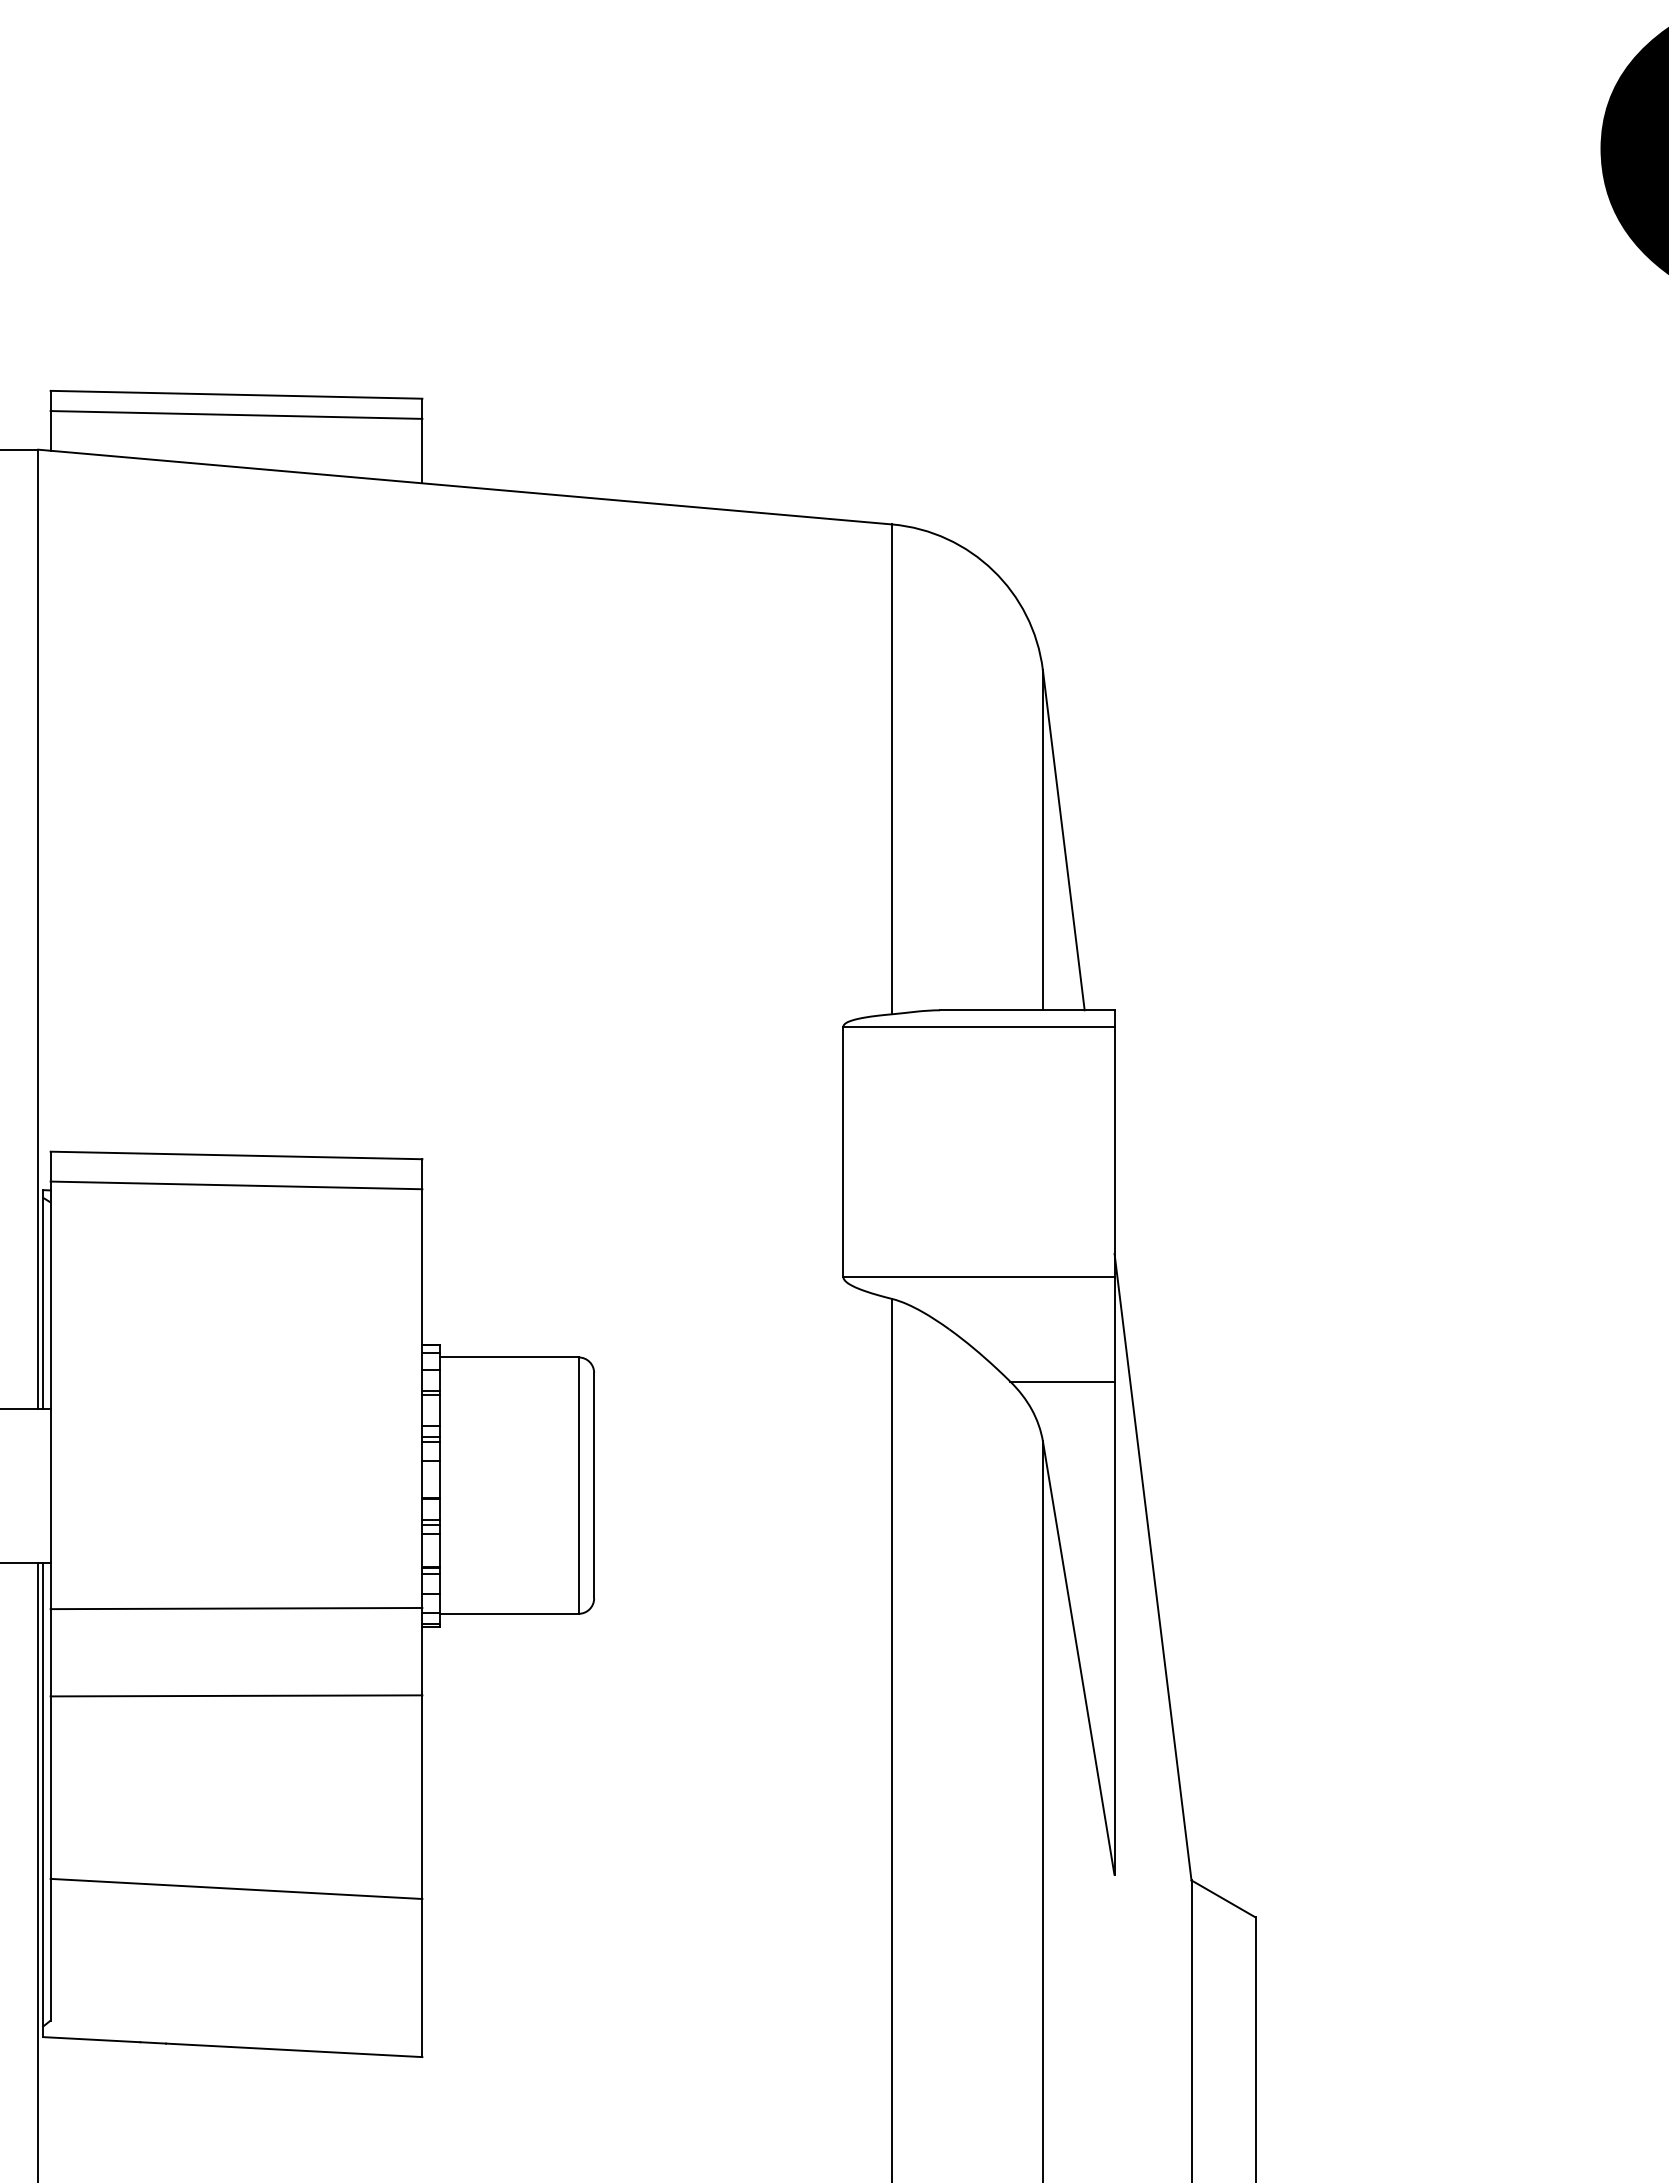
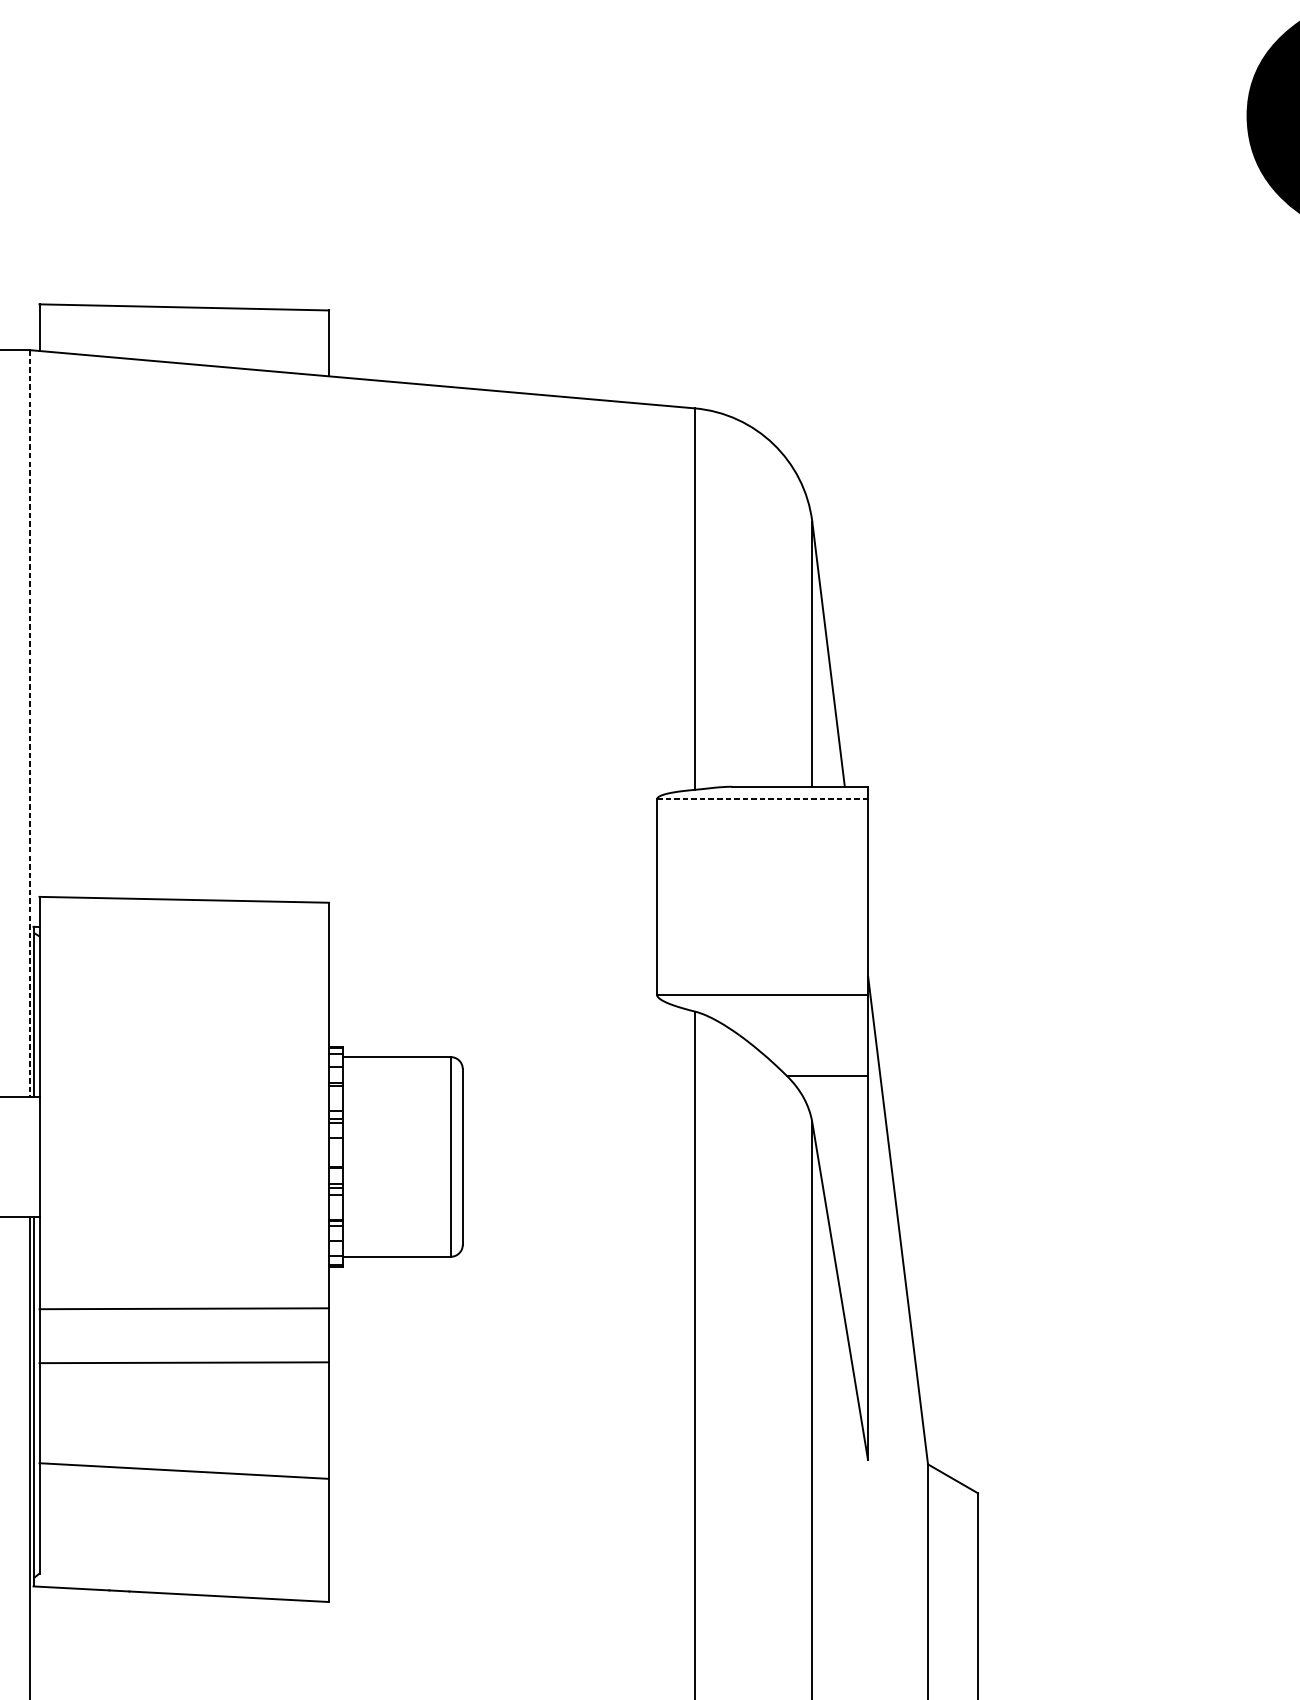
line: (236, 414) -> (184, 322), removed
line: (38, 929) -> (30, 723), solid -> dashed
line: (979, 1026) -> (762, 799), solid -> dashed
line: (236, 1185) -> (184, 923), removed
line: (236, 1608) -> (184, 1308), moved
line: (236, 1695) -> (184, 1362), moved

